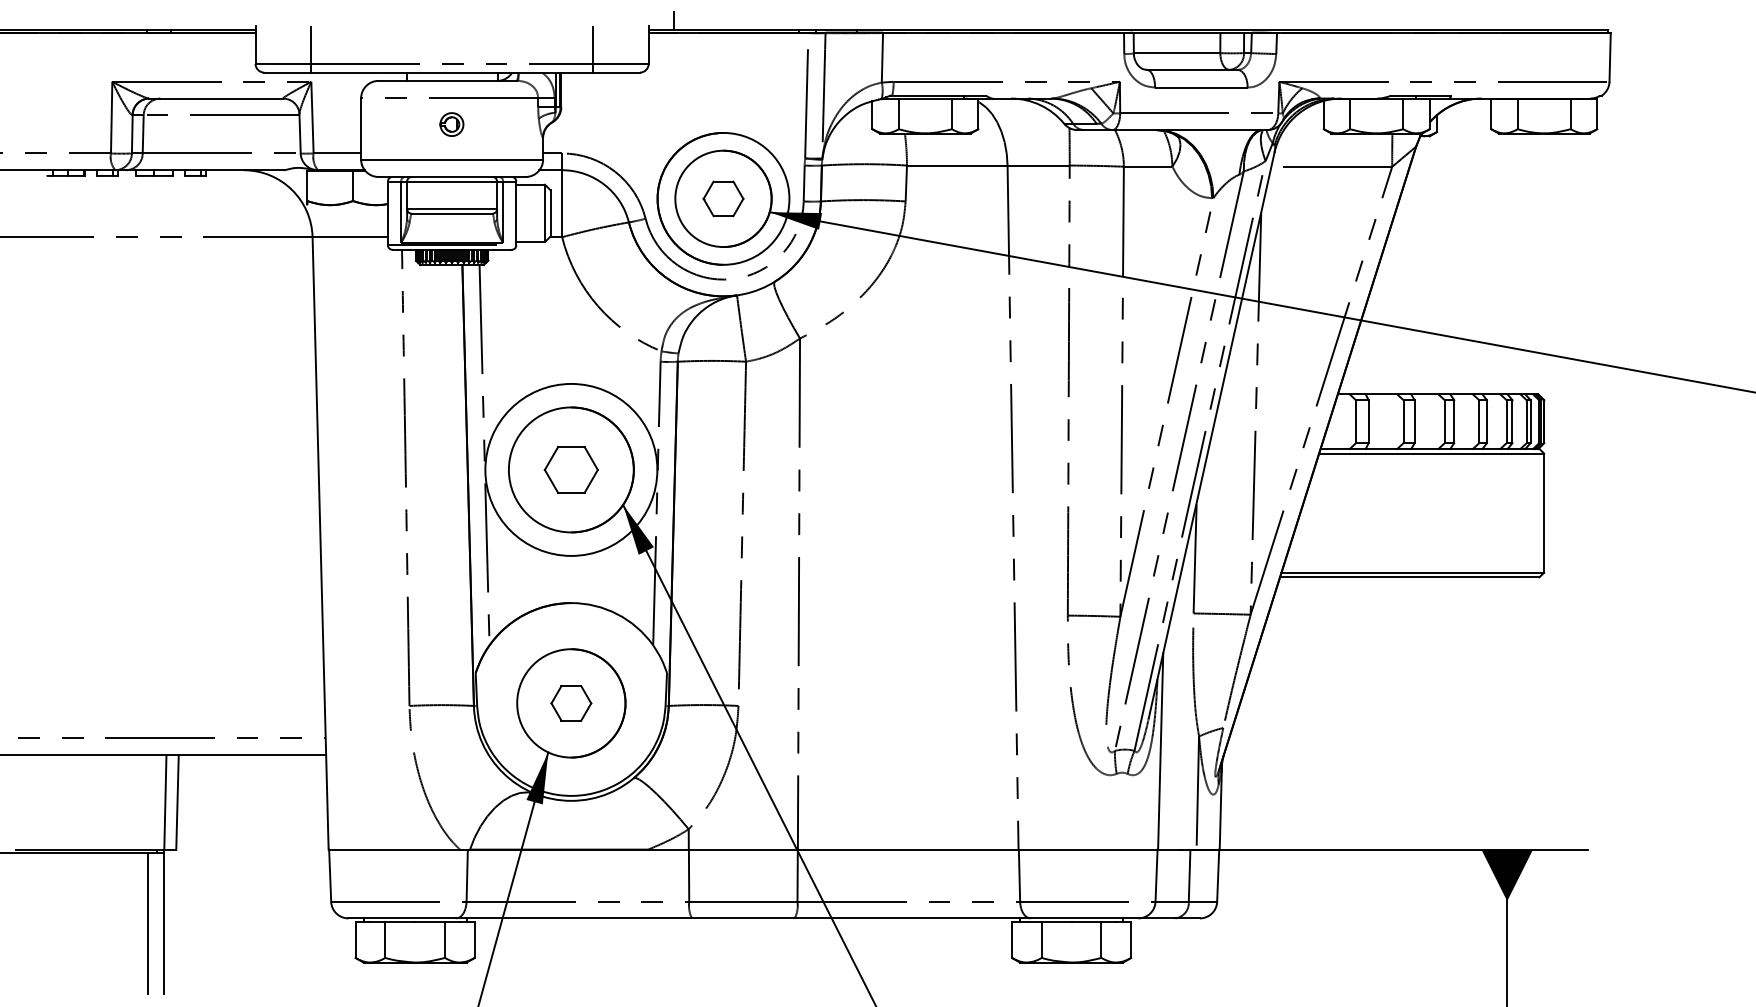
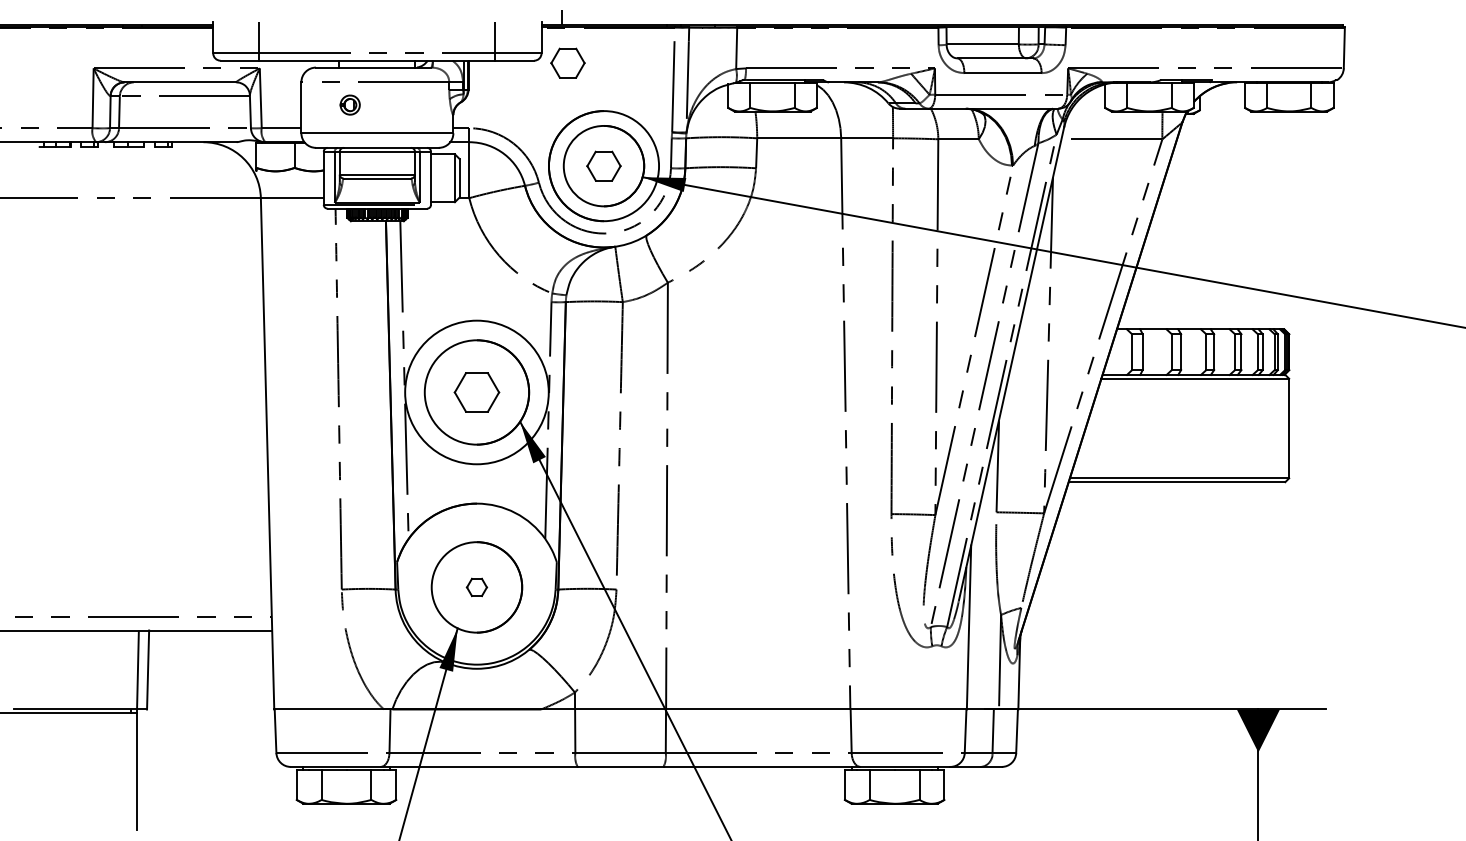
part: (679, 74) -> (567, 62), added
part: (451, 123) -> (349, 104), moved
part: (570, 703) -> (476, 587), size x0.6
line: (148, 923) -> (123, 771), removed

